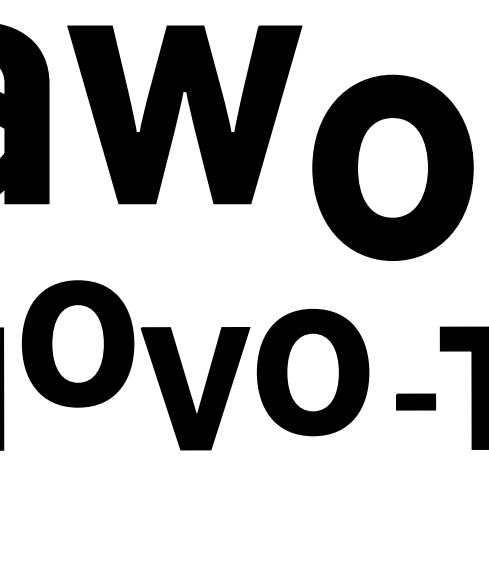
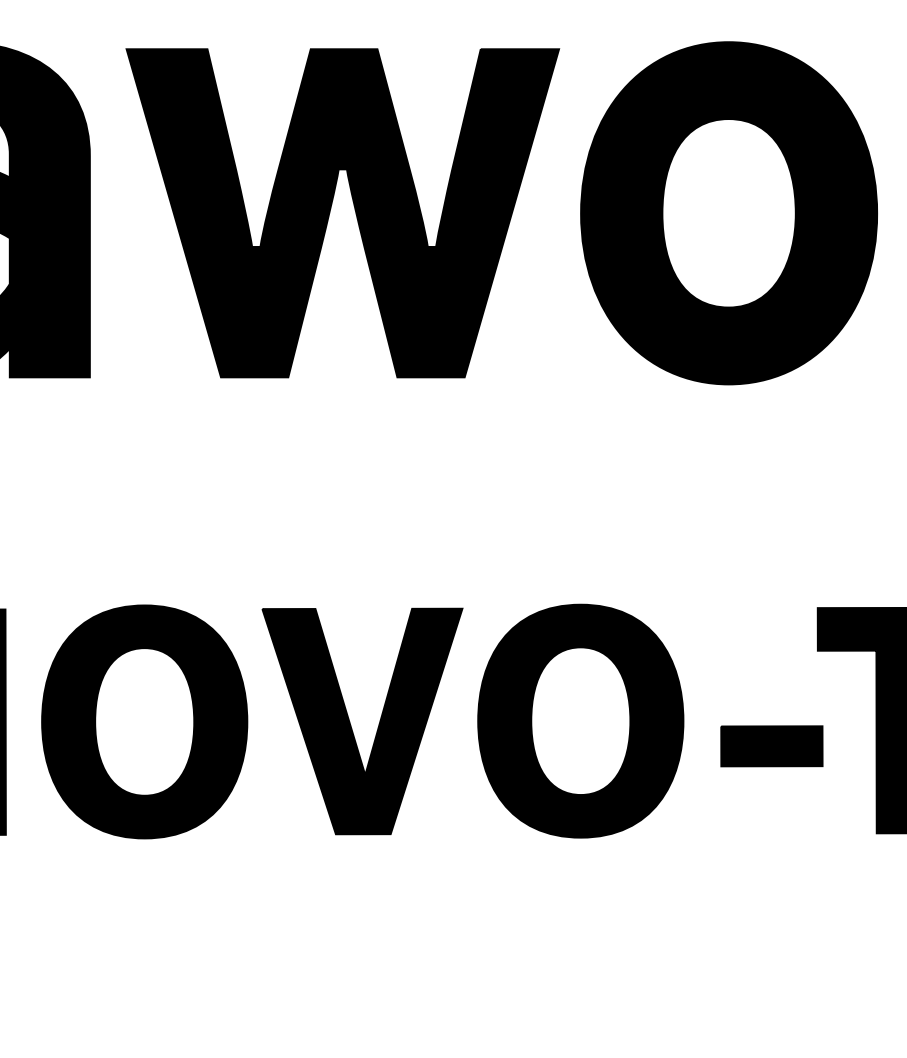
part: (392, 167) -> (728, 212), moved
part: (77, 343) -> (143, 721), moved
part: (312, 372) -> (579, 721), moved
part: (415, 401) -> (770, 745), size x1.43

